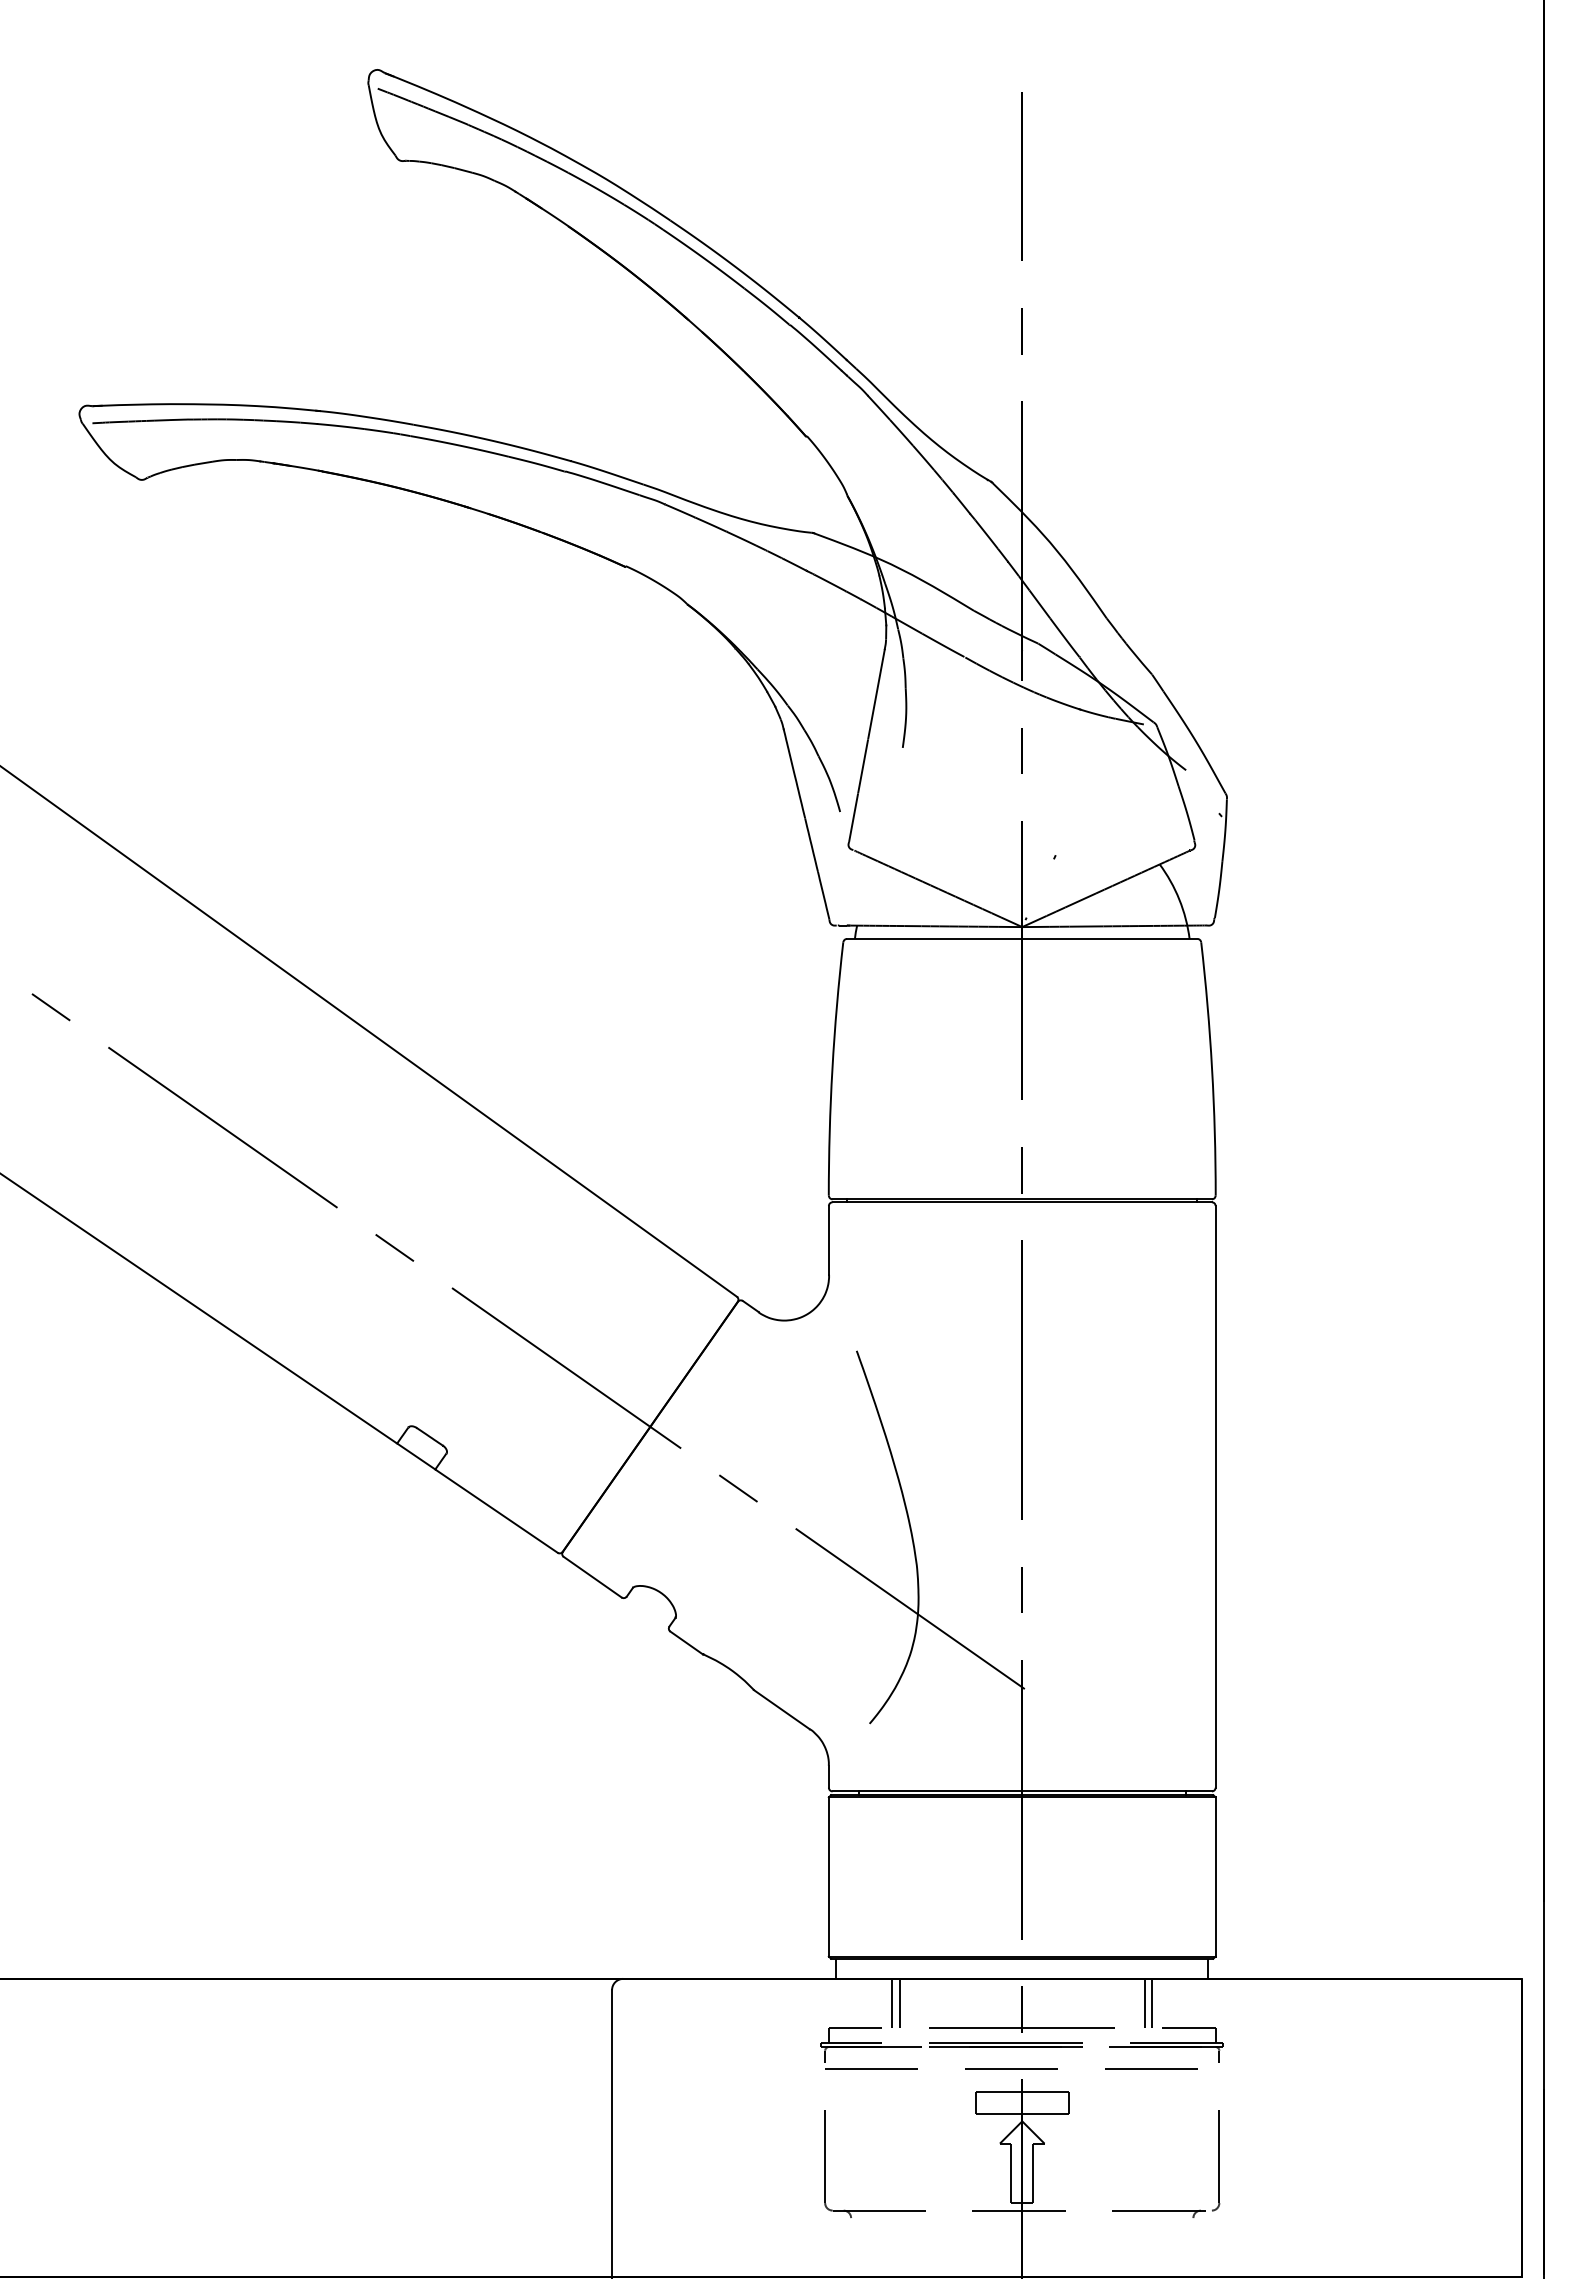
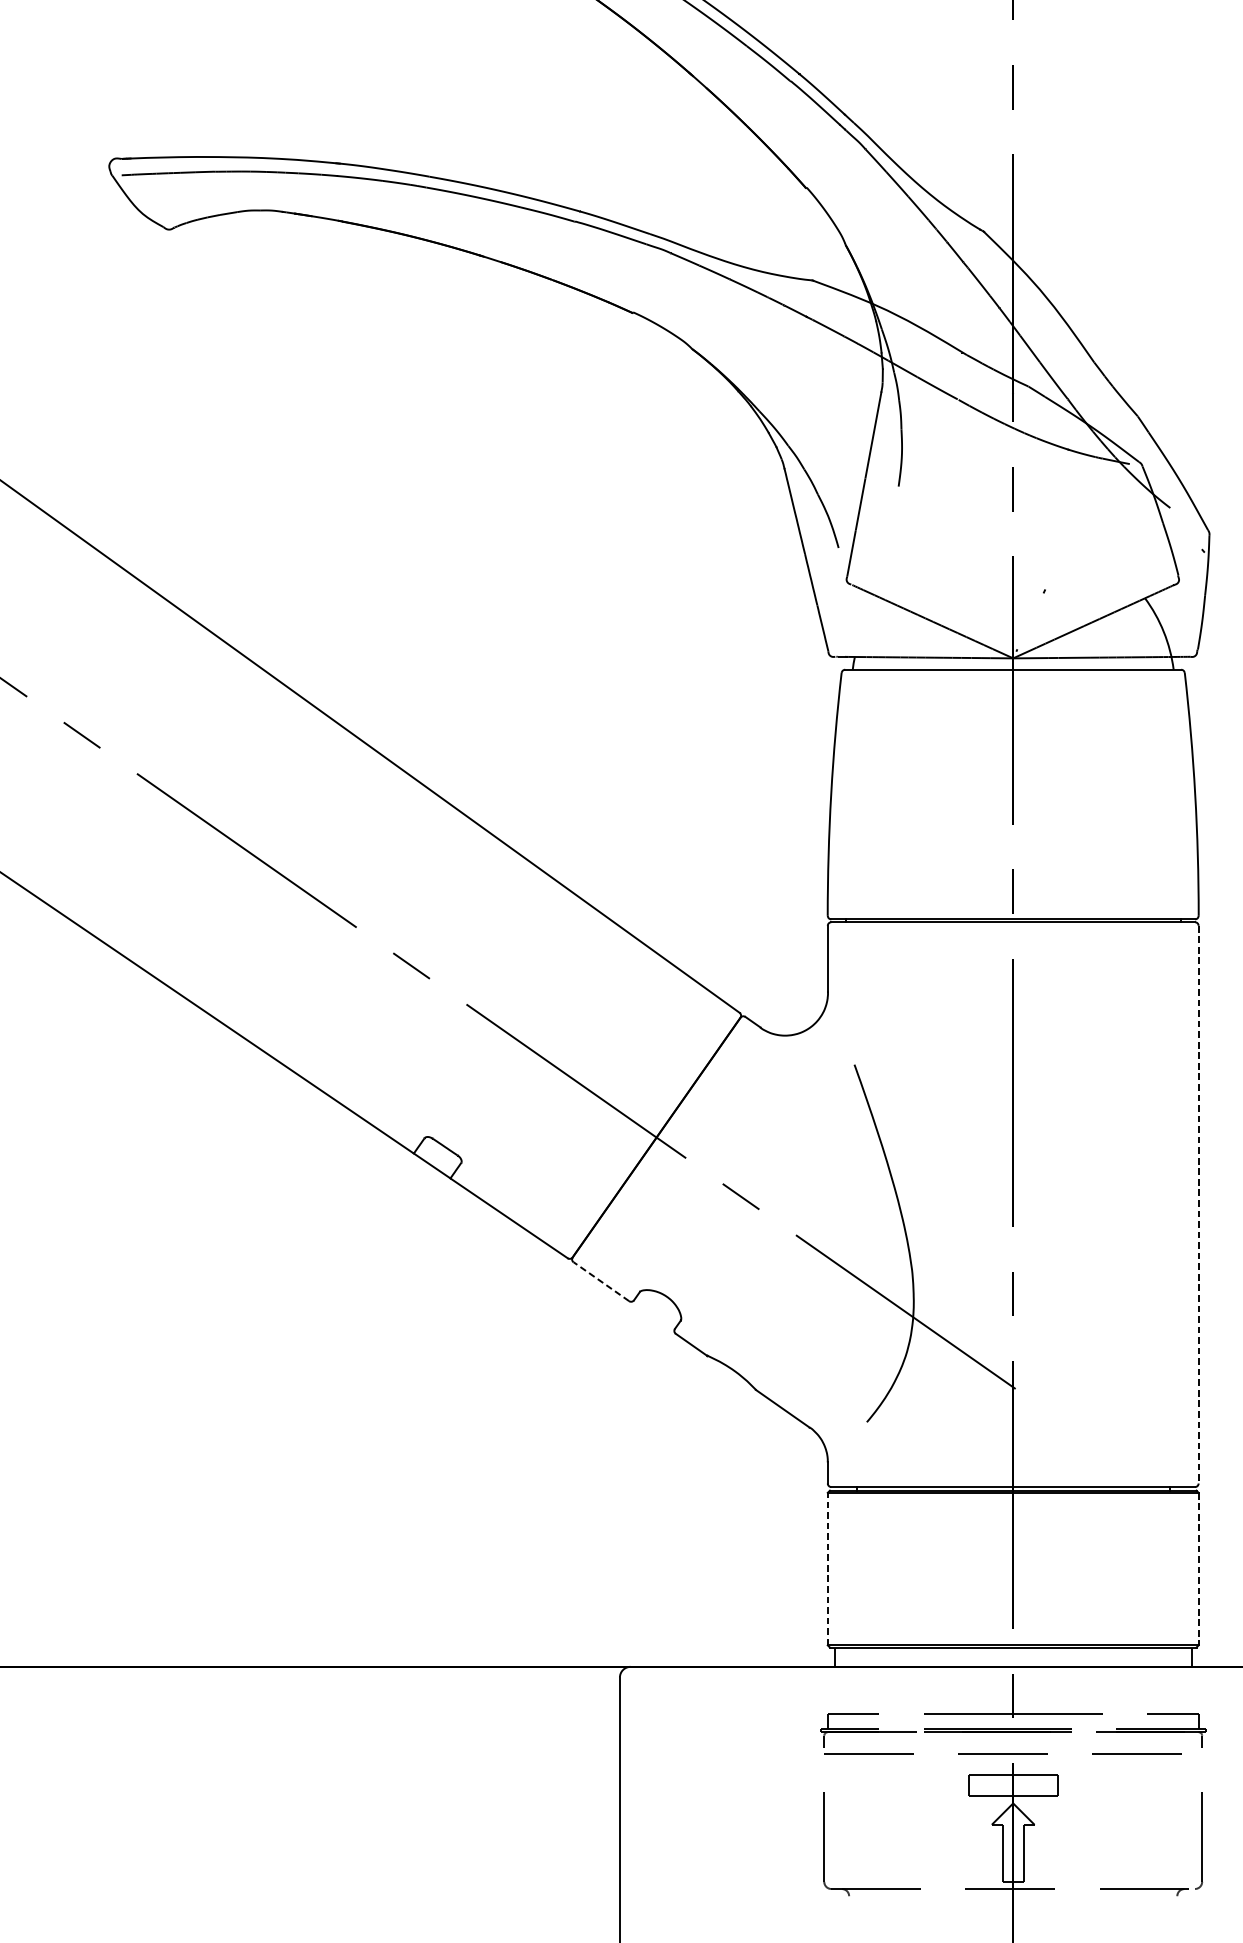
line: (1215, 1496) -> (1198, 1204), solid -> dashed
line: (592, 1576) -> (601, 1281), solid -> dashed
line: (828, 1876) -> (827, 1568), solid -> dashed
line: (1215, 1876) -> (1198, 1568), solid -> dashed
line: (892, 2003) -> (888, 1690), removed
line: (899, 2003) -> (895, 1690), removed
line: (1144, 2003) -> (1130, 1690), removed
line: (1152, 2003) -> (1138, 1690), removed

